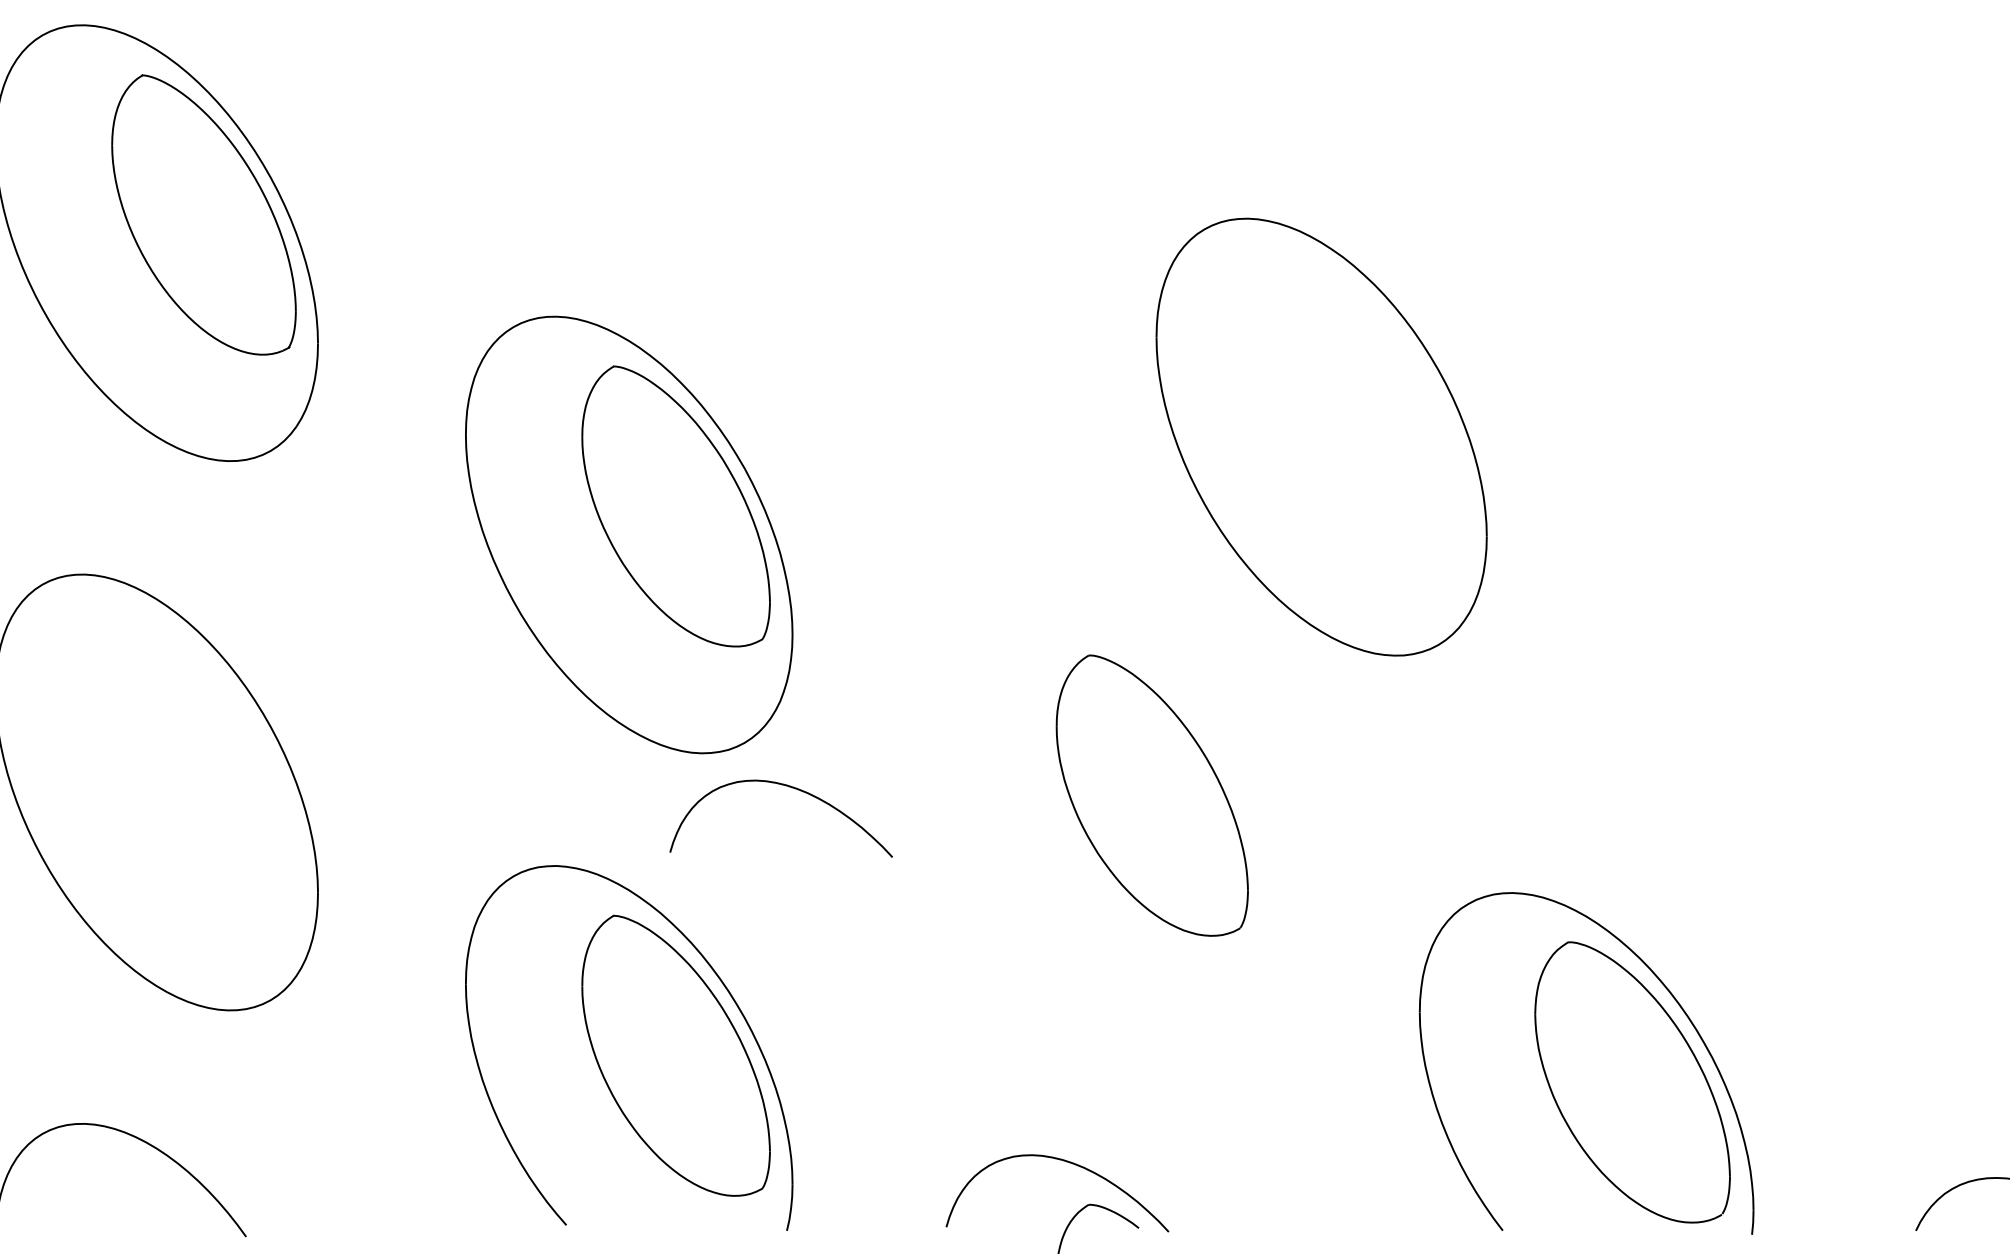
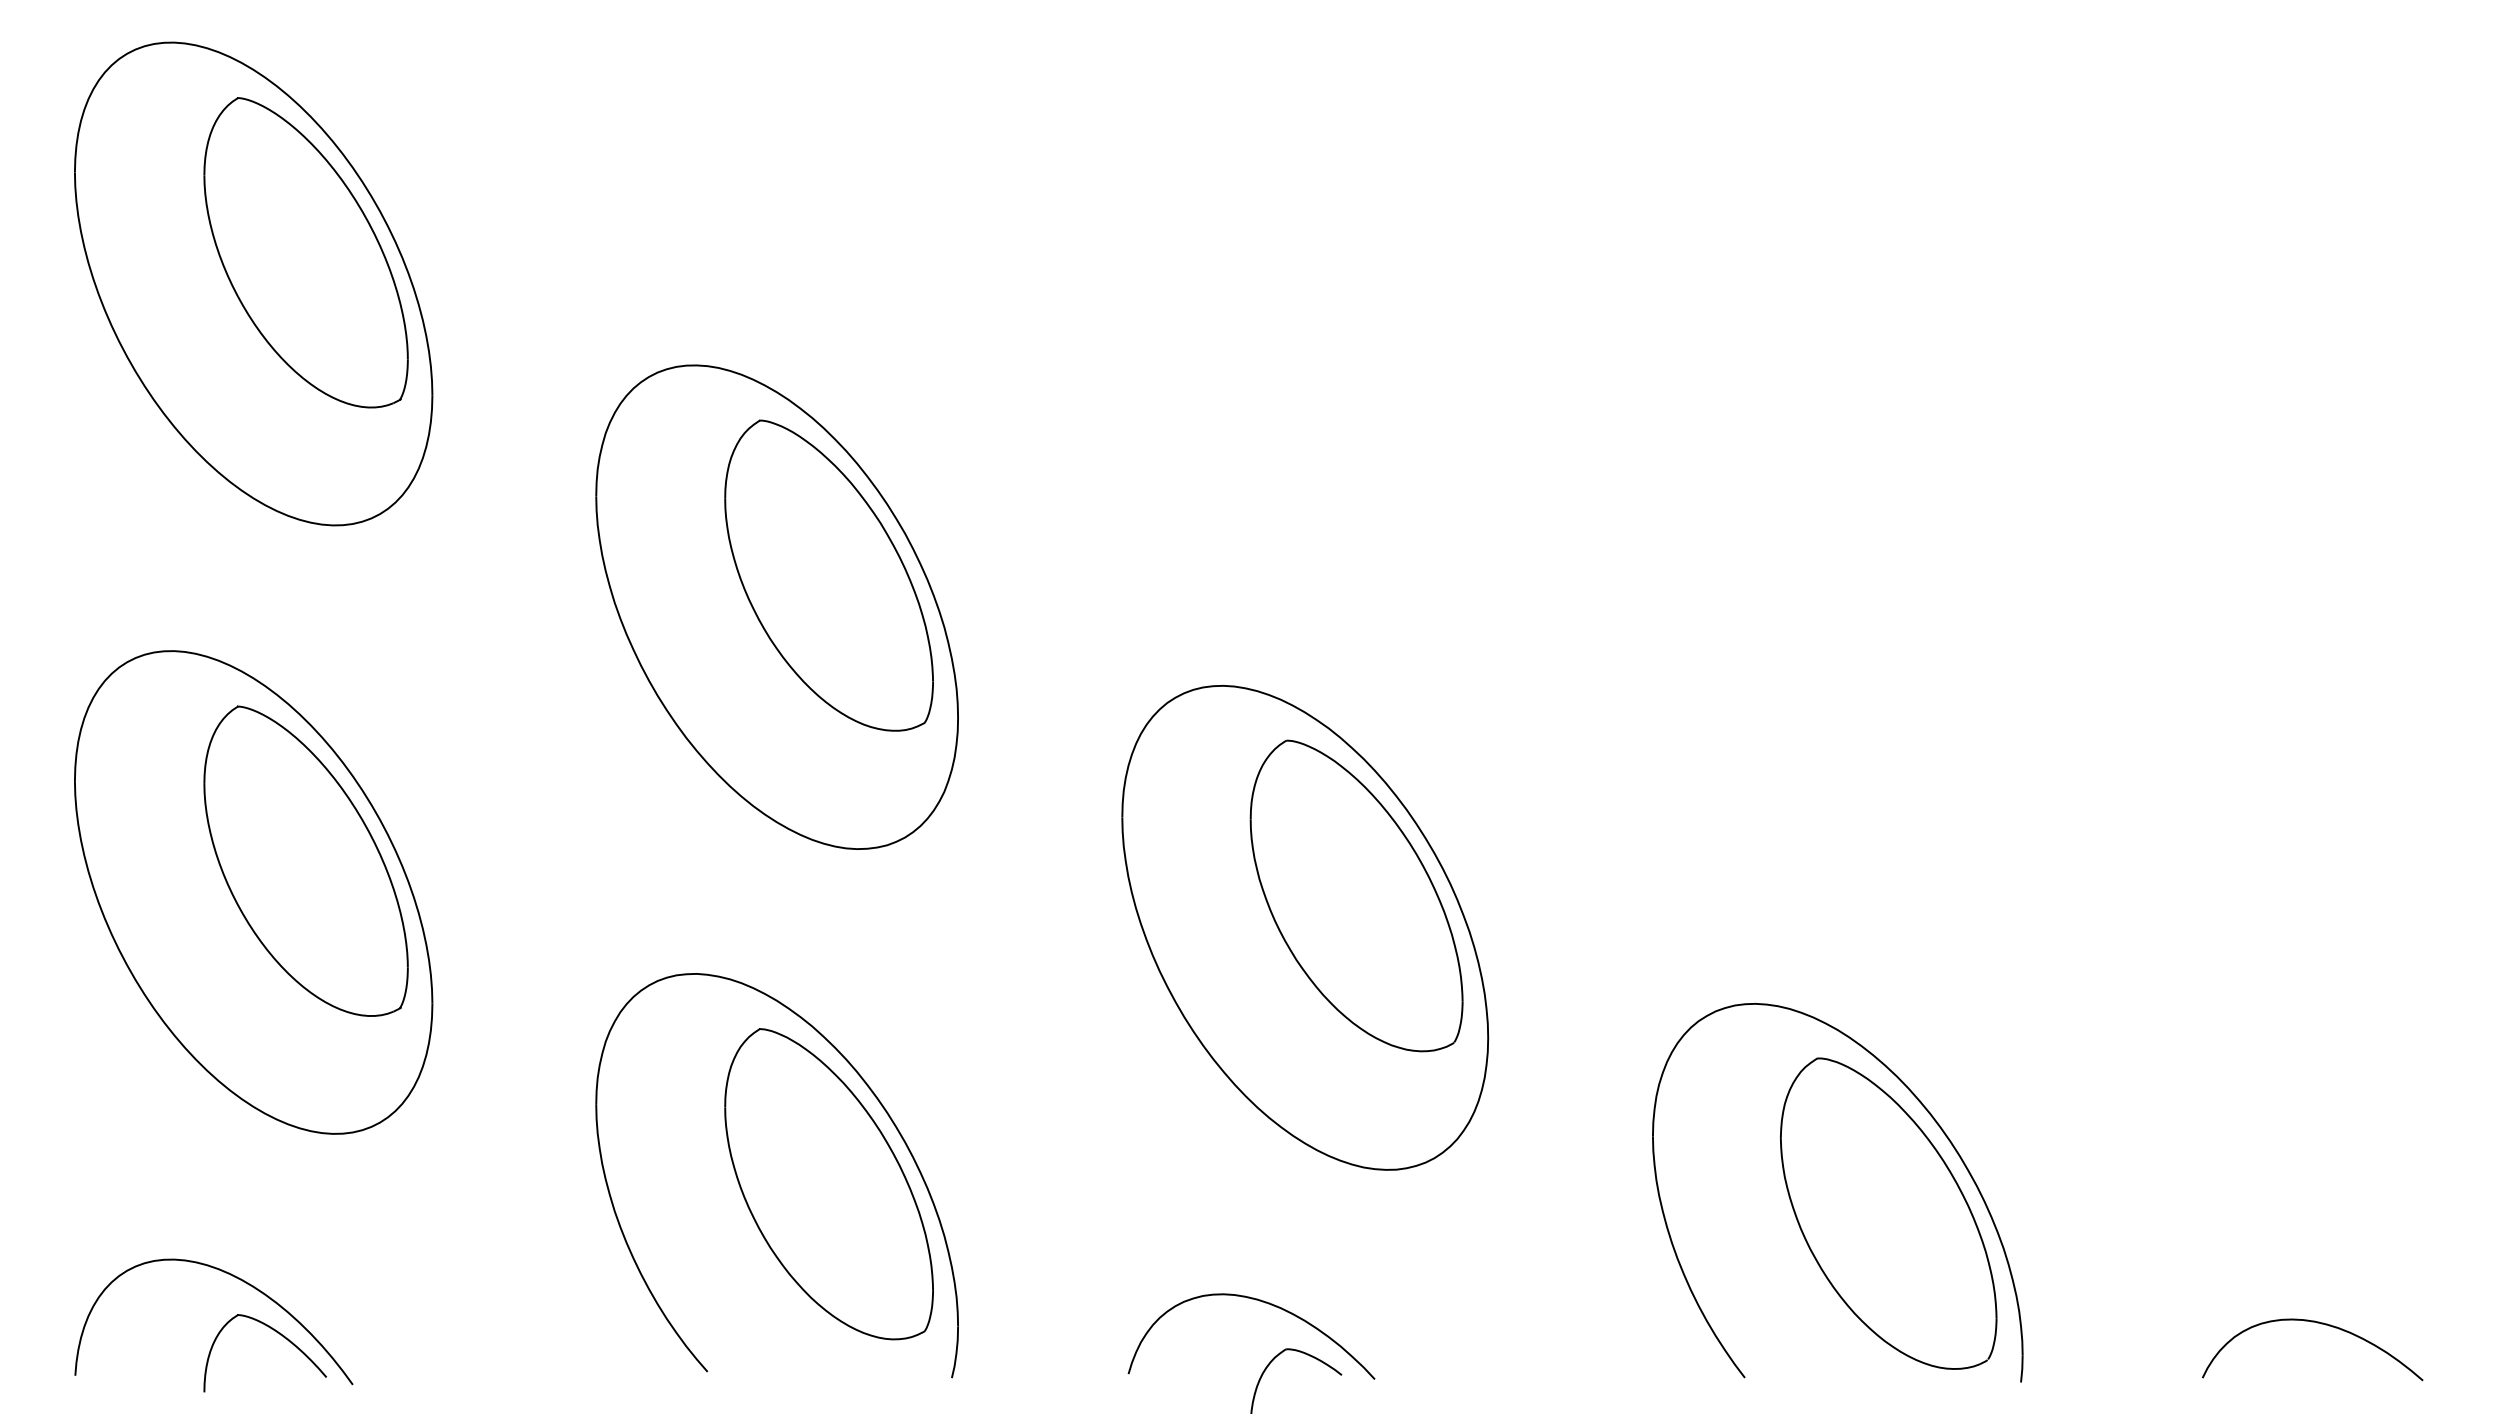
part: (1321, 436) -> (1305, 927), moved
part: (203, 763) -> (305, 860), added
curve: (791, 787) -> (956, 887), removed
part: (178, 1190) -> (277, 1333), added

